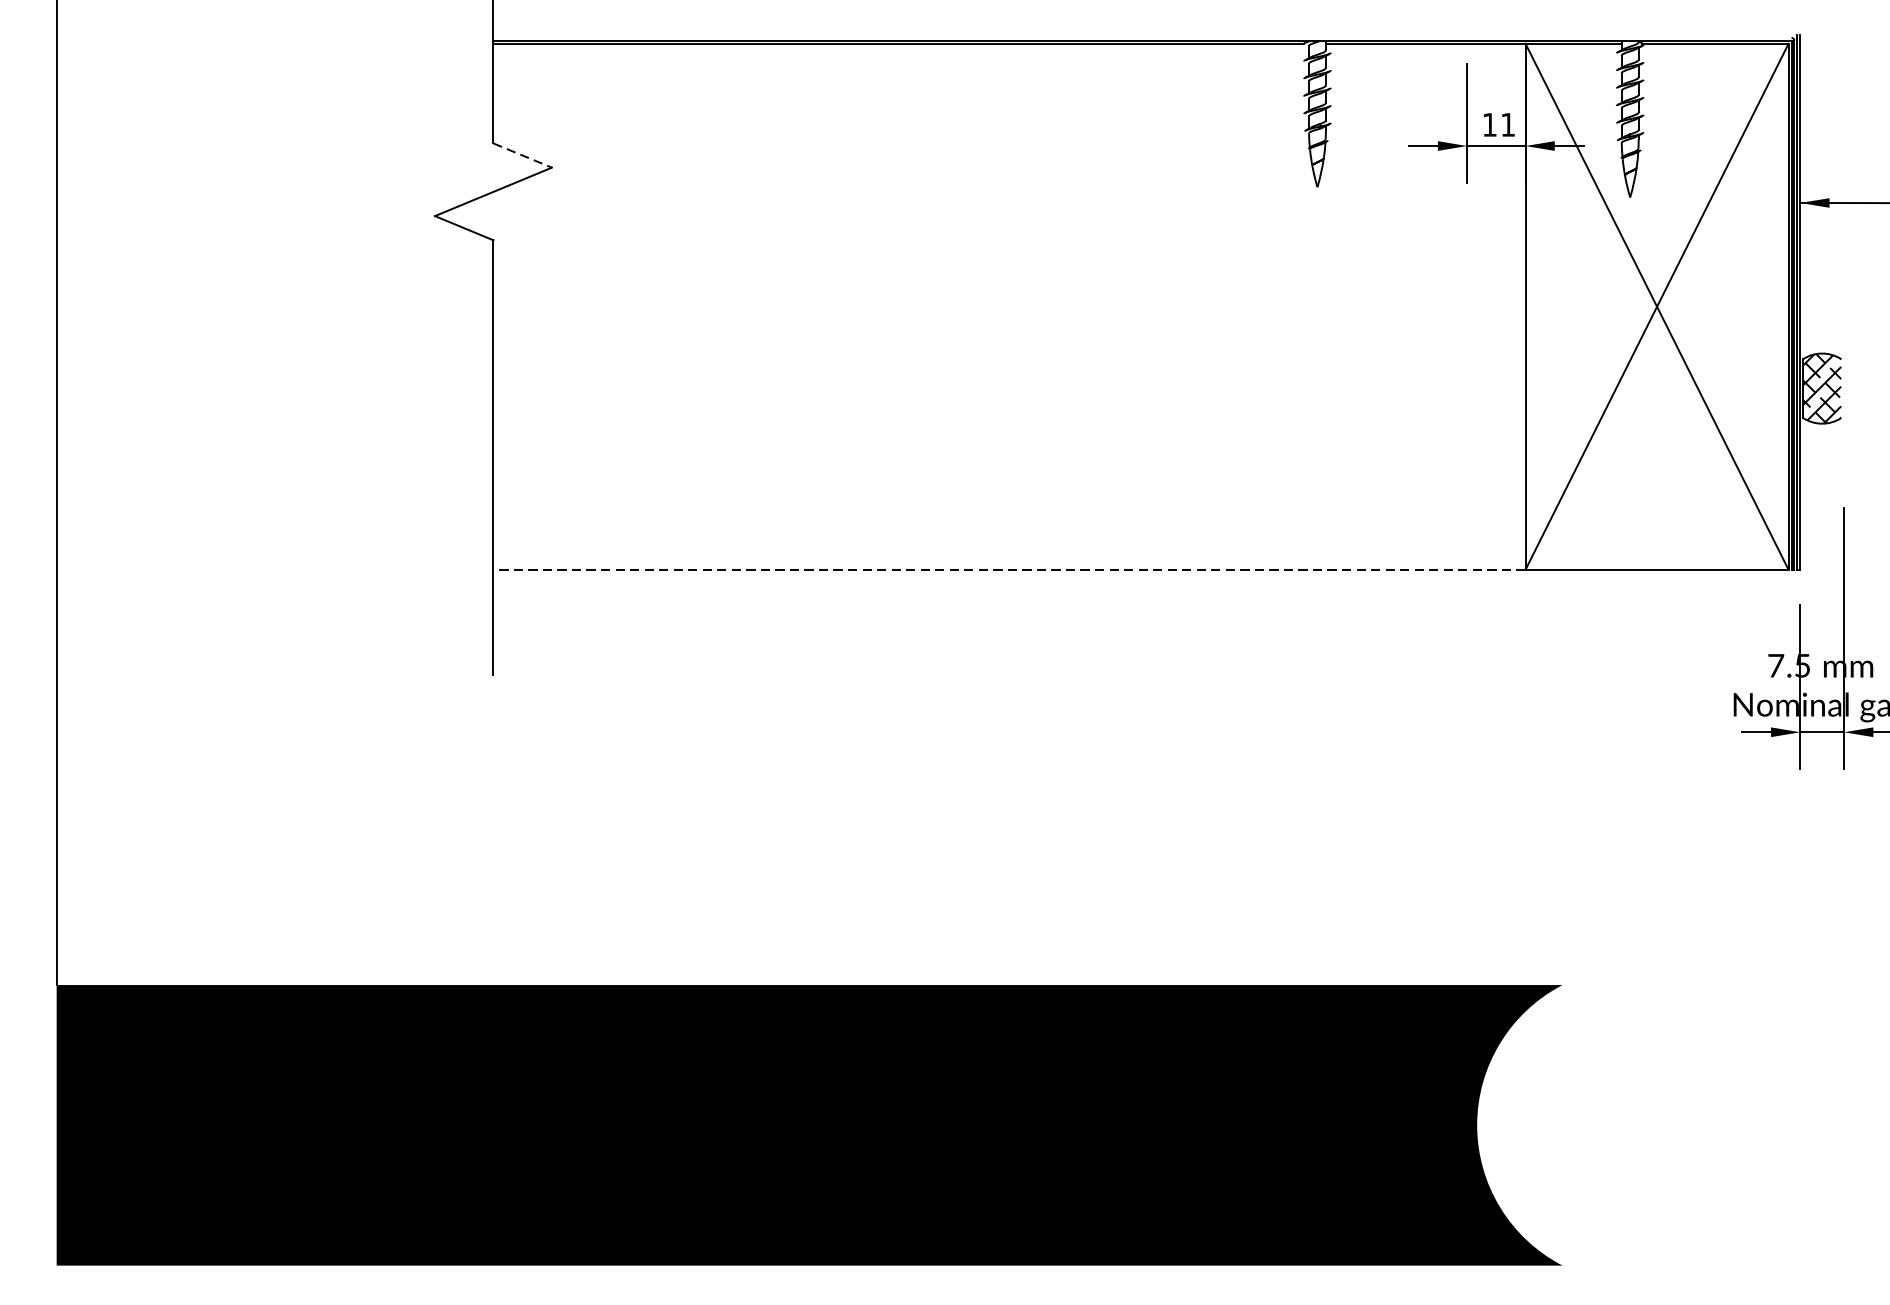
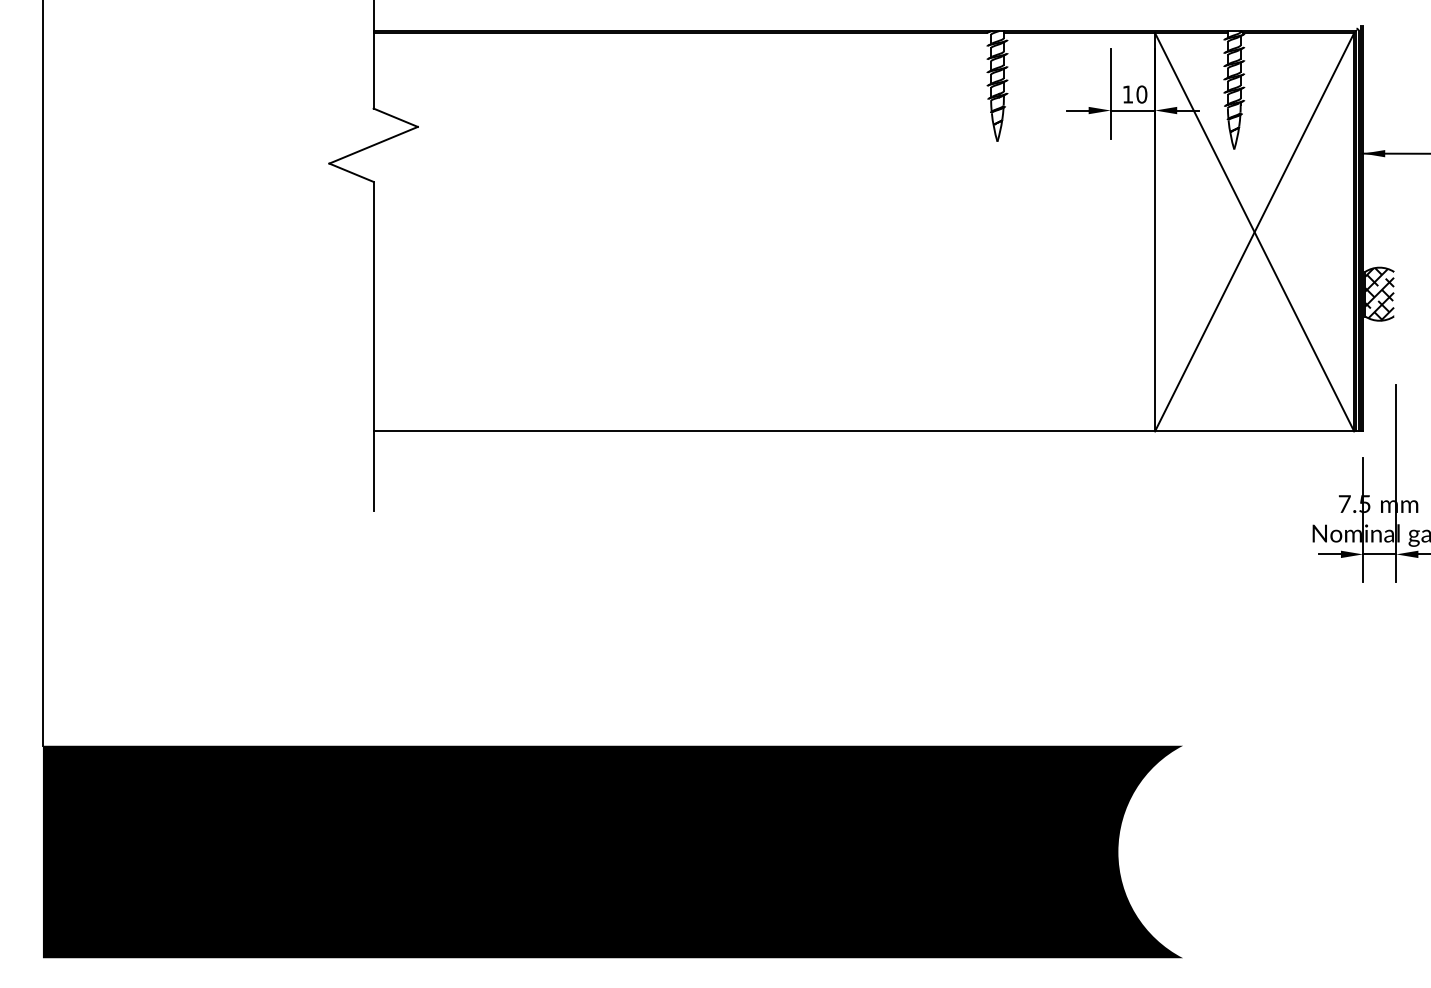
text: (1507, 124) -> (1141, 94), 11 -> 10
line: (522, 155) -> (395, 117), dashed -> solid
line: (1009, 569) -> (764, 431), dashed -> solid

